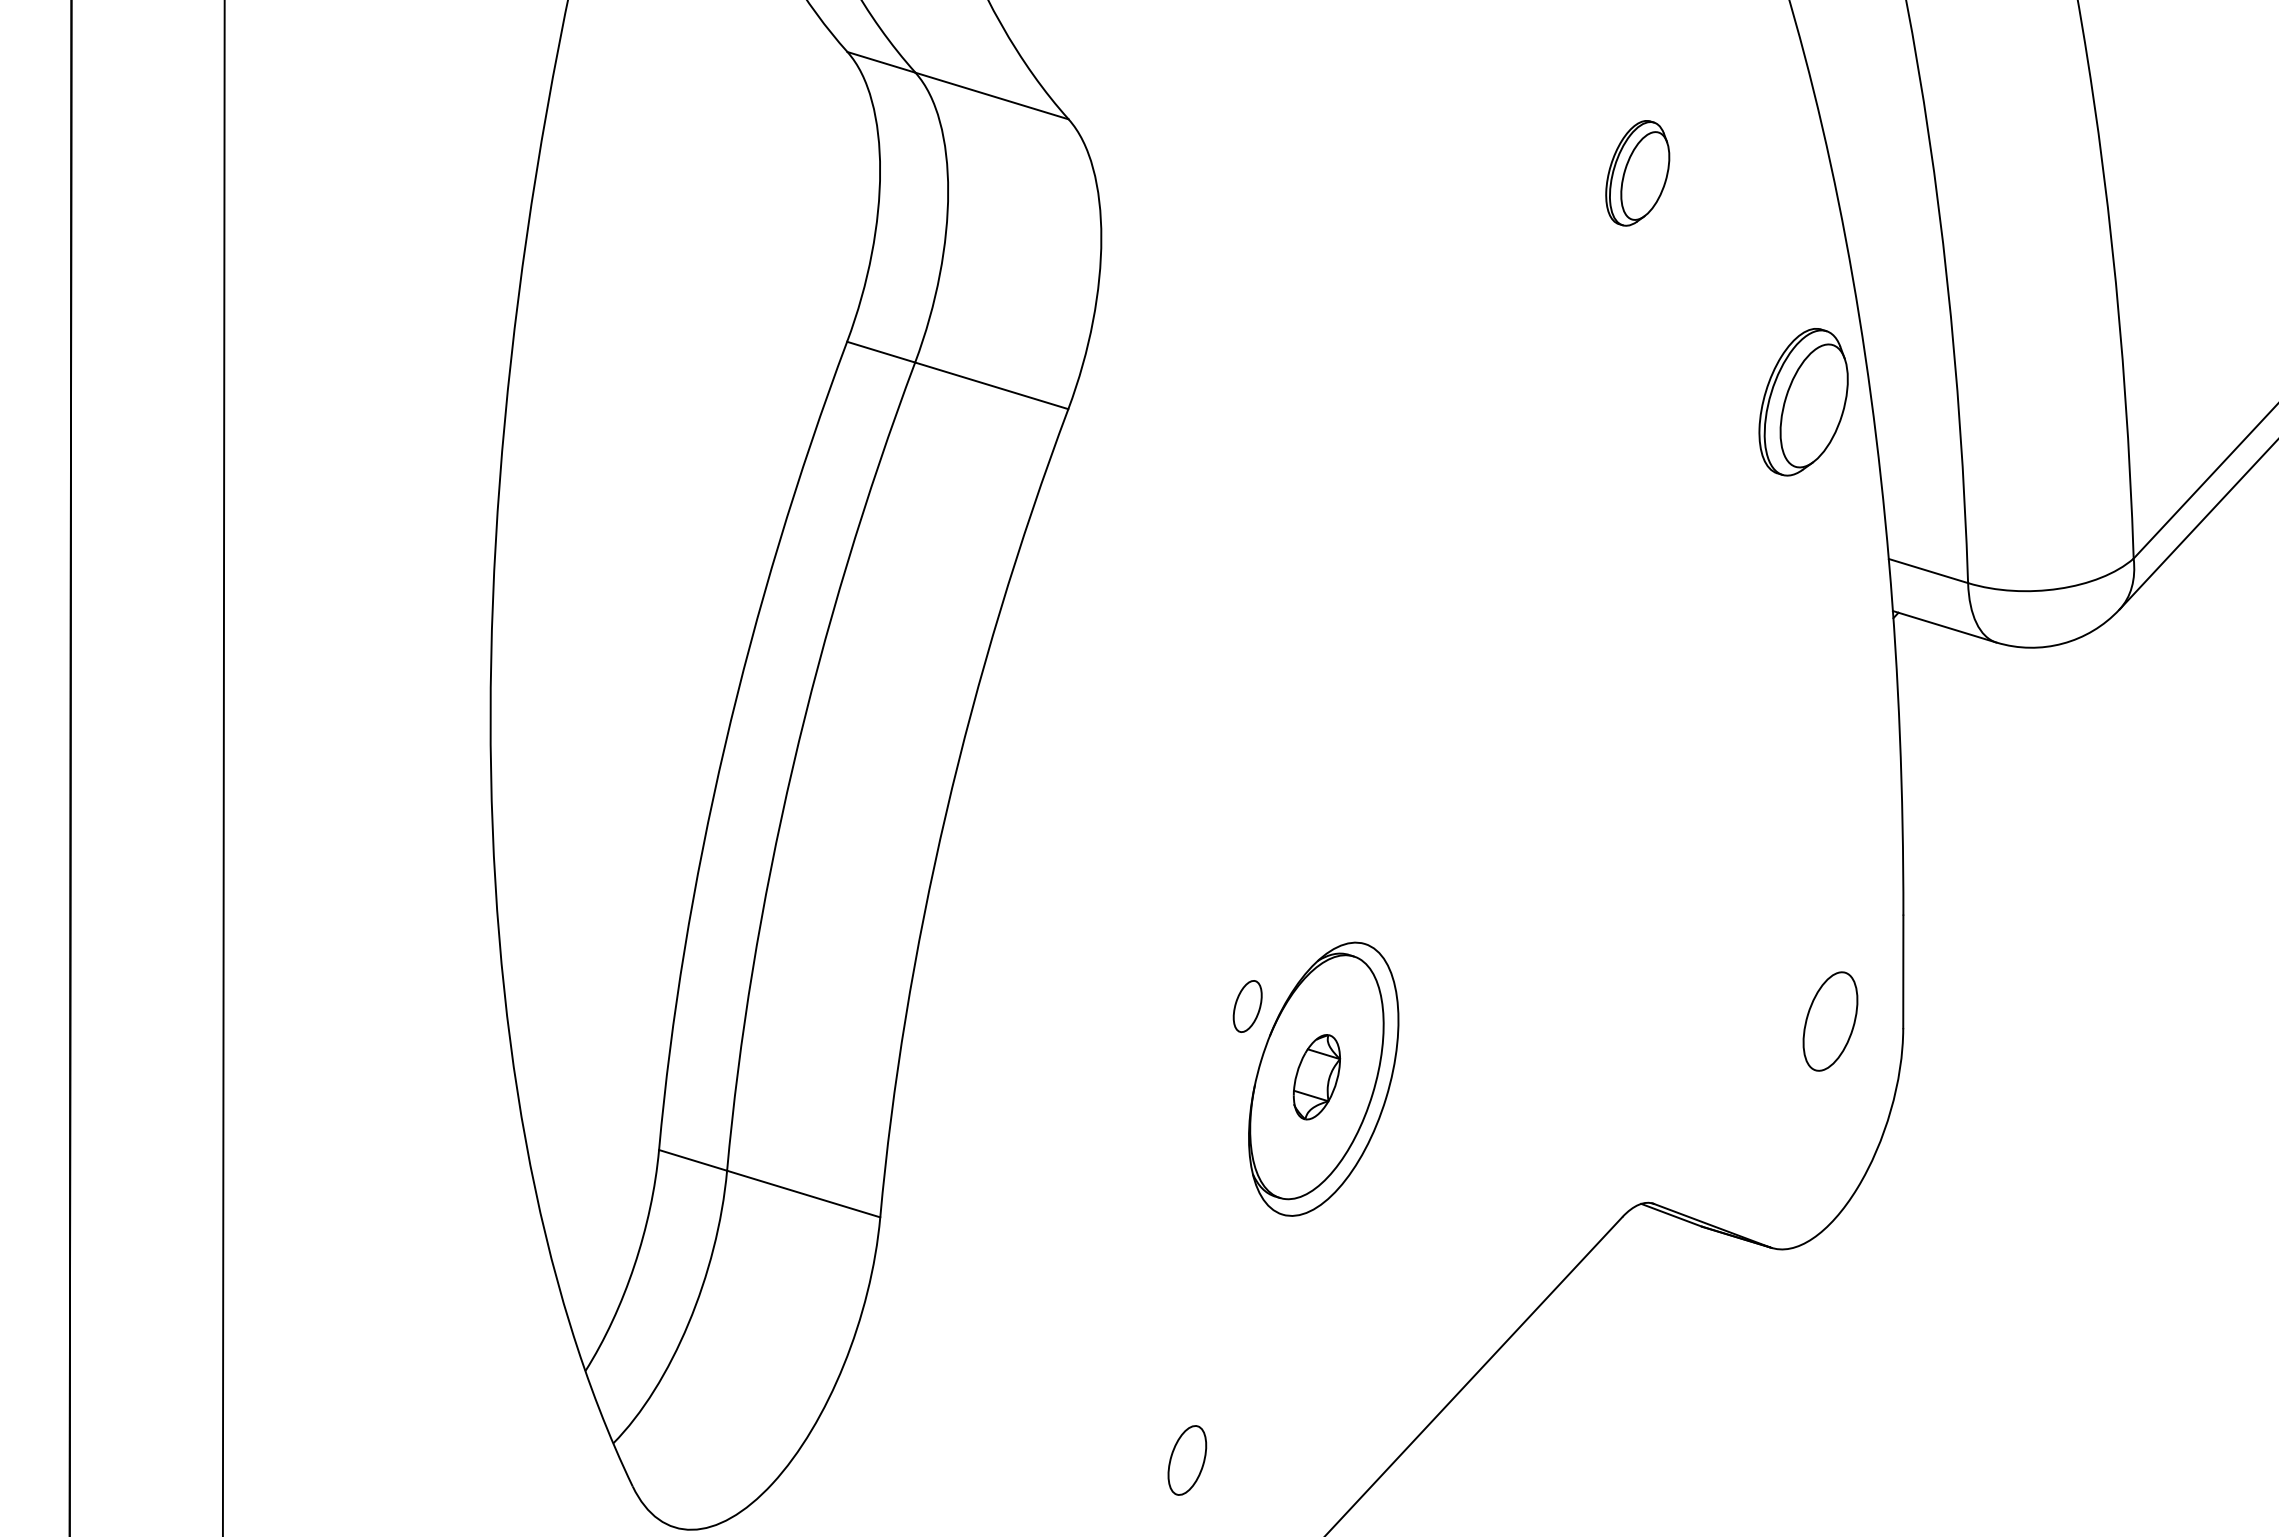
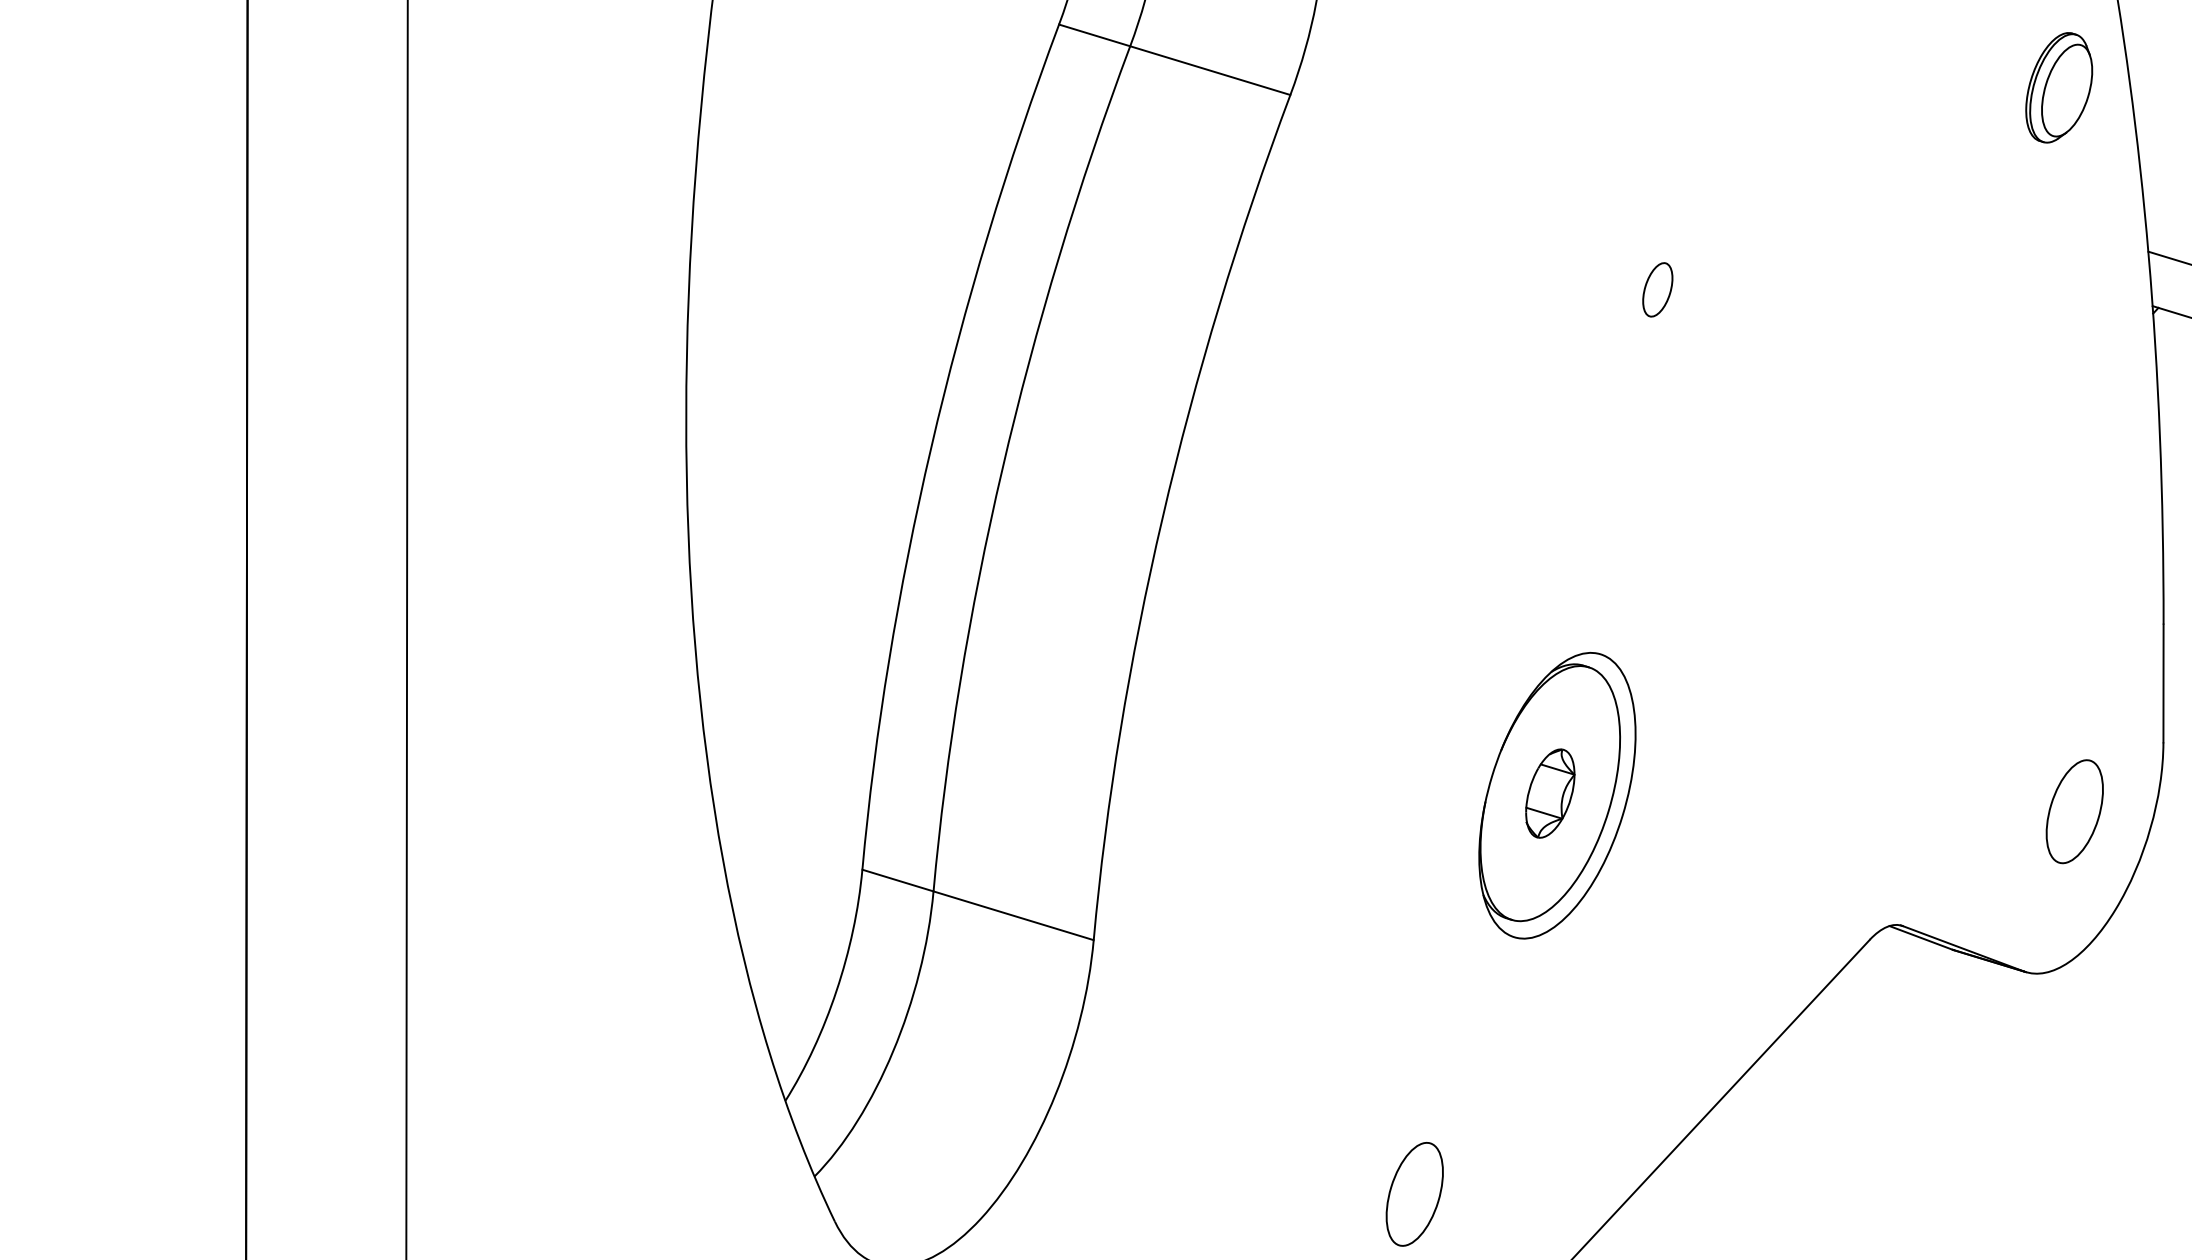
part: (1803, 402) -> (2059, 88), size x0.71
part: (1247, 1006) -> (1657, 289), moved
part: (1830, 1021) -> (2074, 811), moved
part: (1187, 1460) -> (1414, 1194), size x1.43

